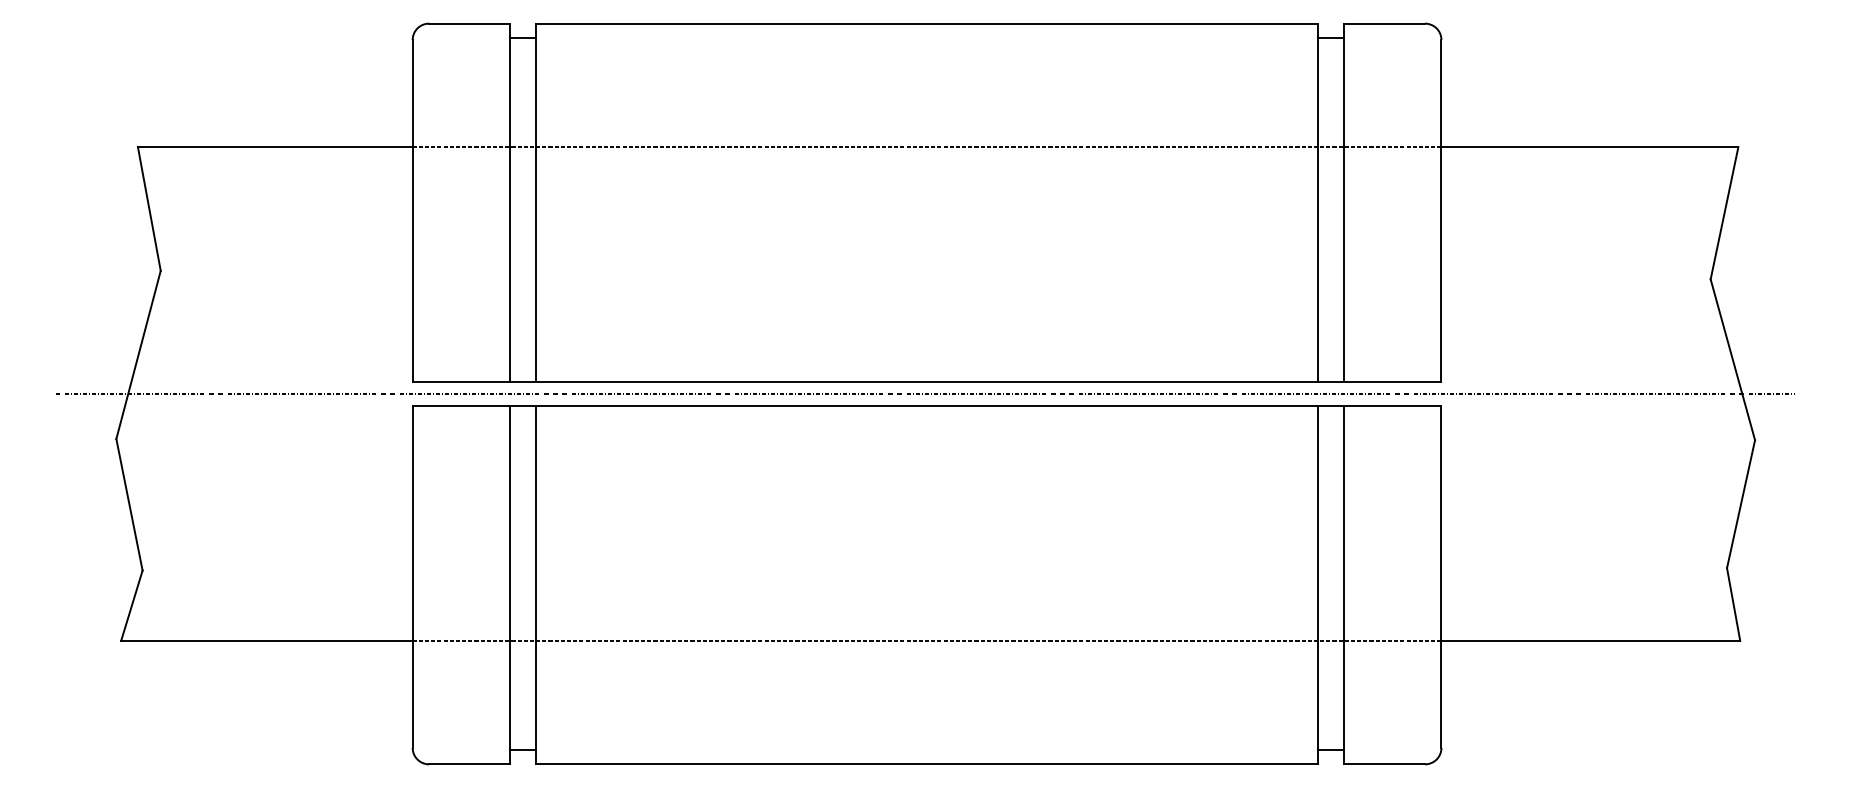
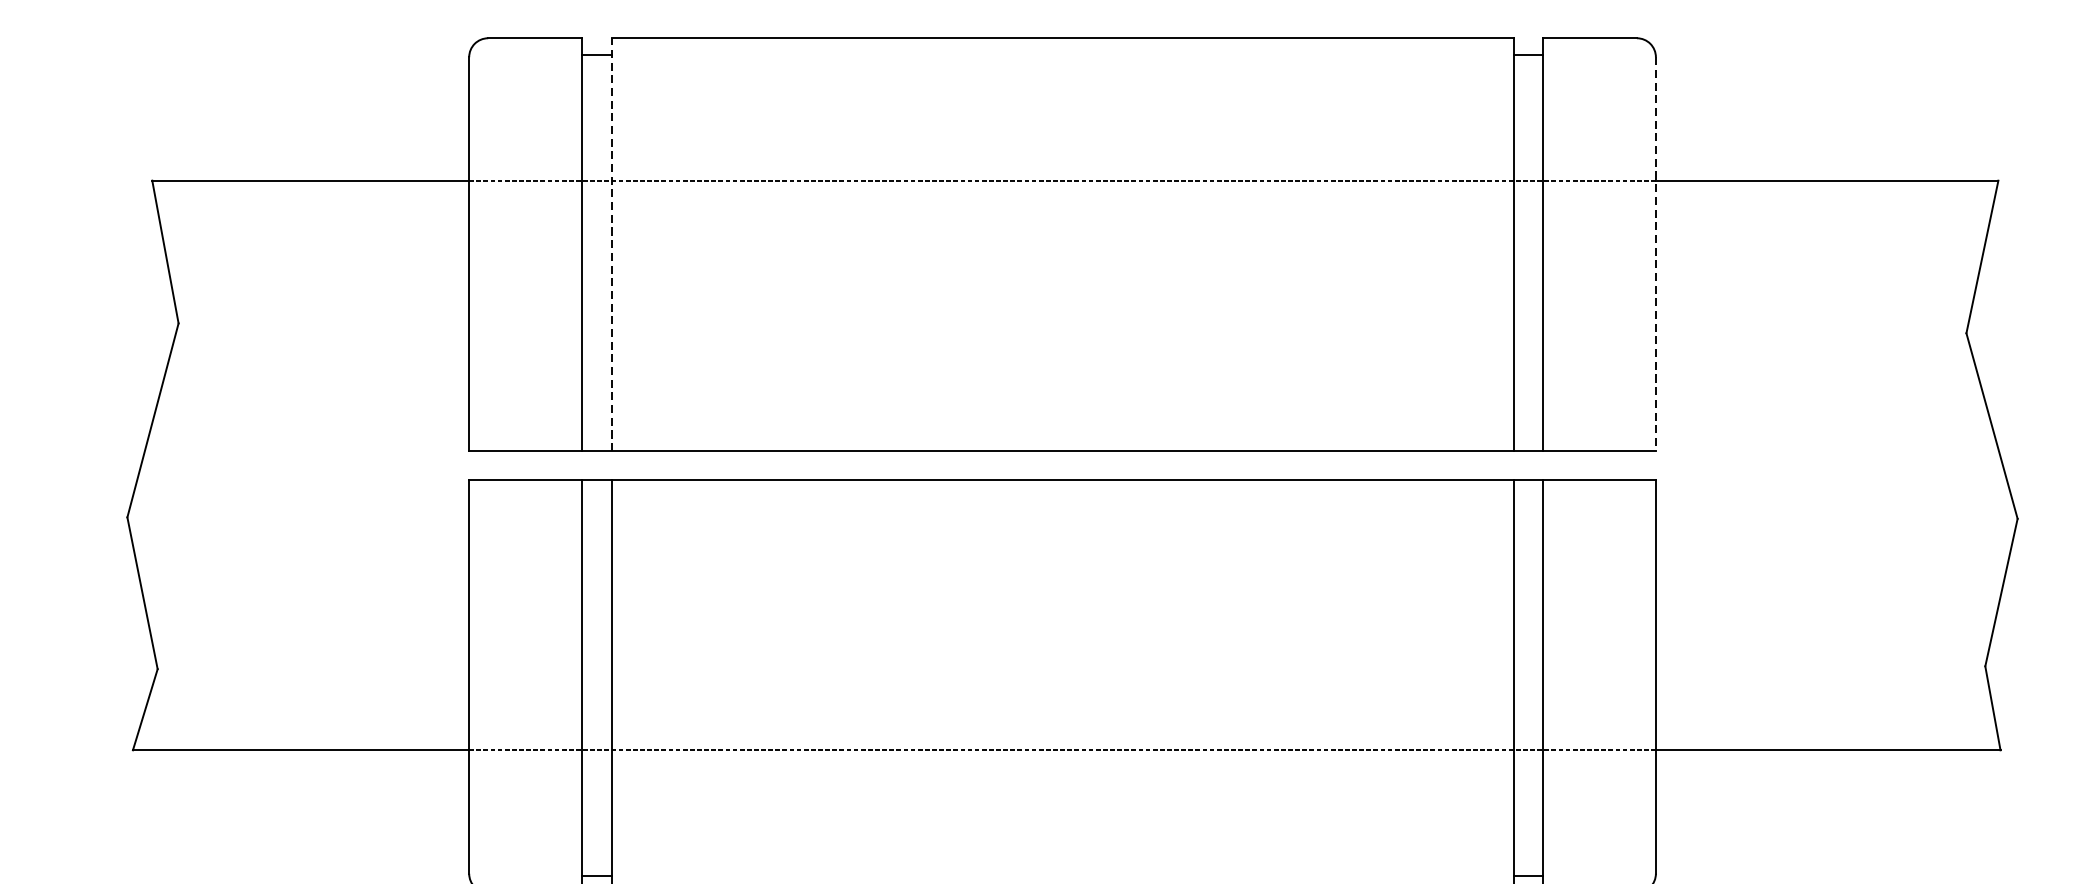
line: (536, 202) -> (612, 244), solid -> dashed
line: (1441, 210) -> (1655, 253), solid -> dashed
line: (924, 394) -> (1059, 466), removed

